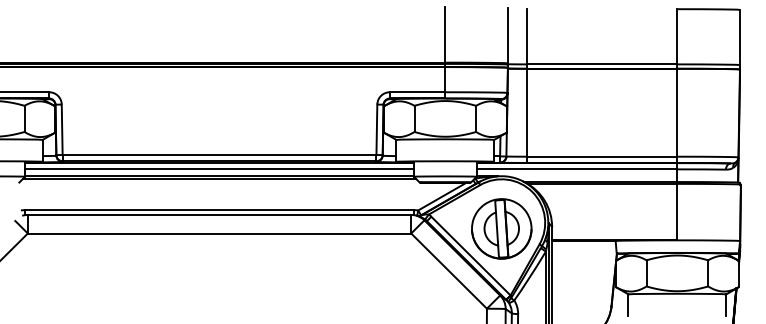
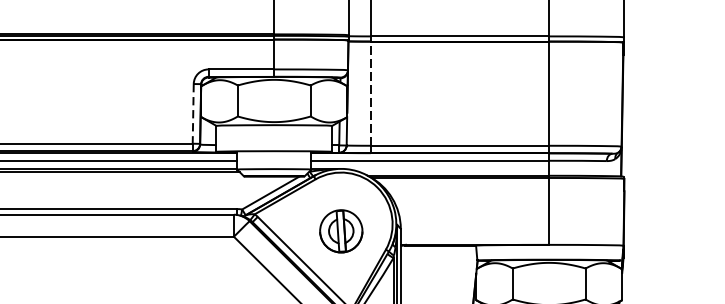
line: (526, 112) -> (370, 93), solid -> dashed
line: (376, 130) -> (192, 114), solid -> dashed
part: (501, 228) -> (340, 230), size x0.6

